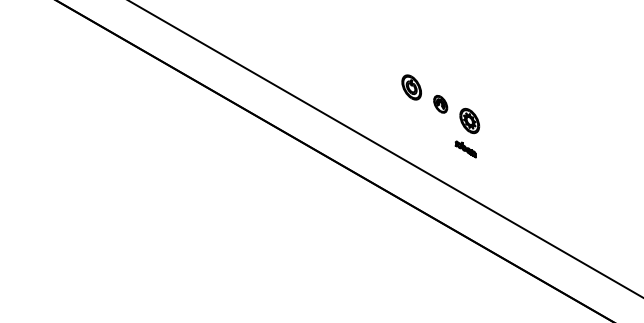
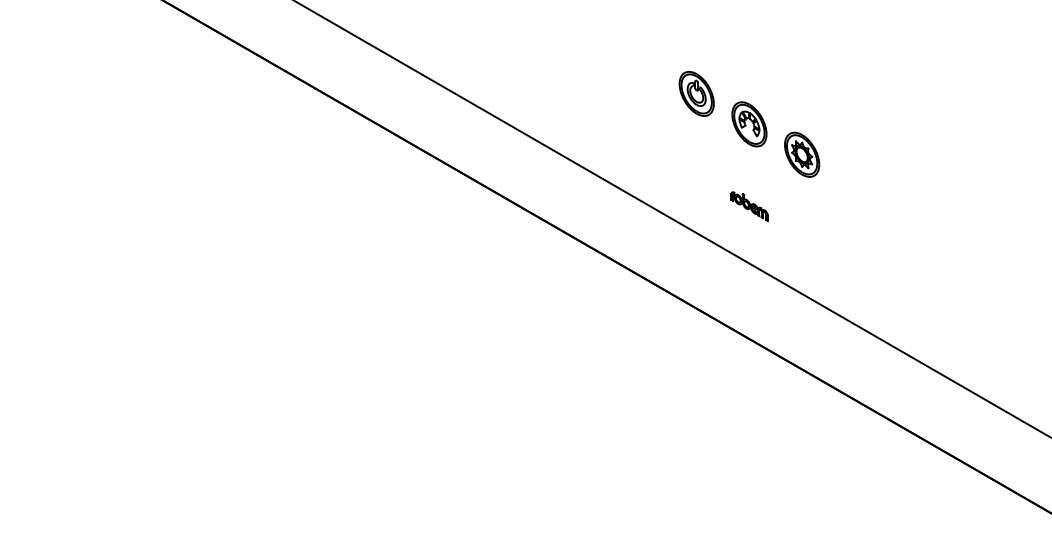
part: (440, 104) -> (748, 124), size x1.43
part: (465, 149) -> (748, 206), moved

